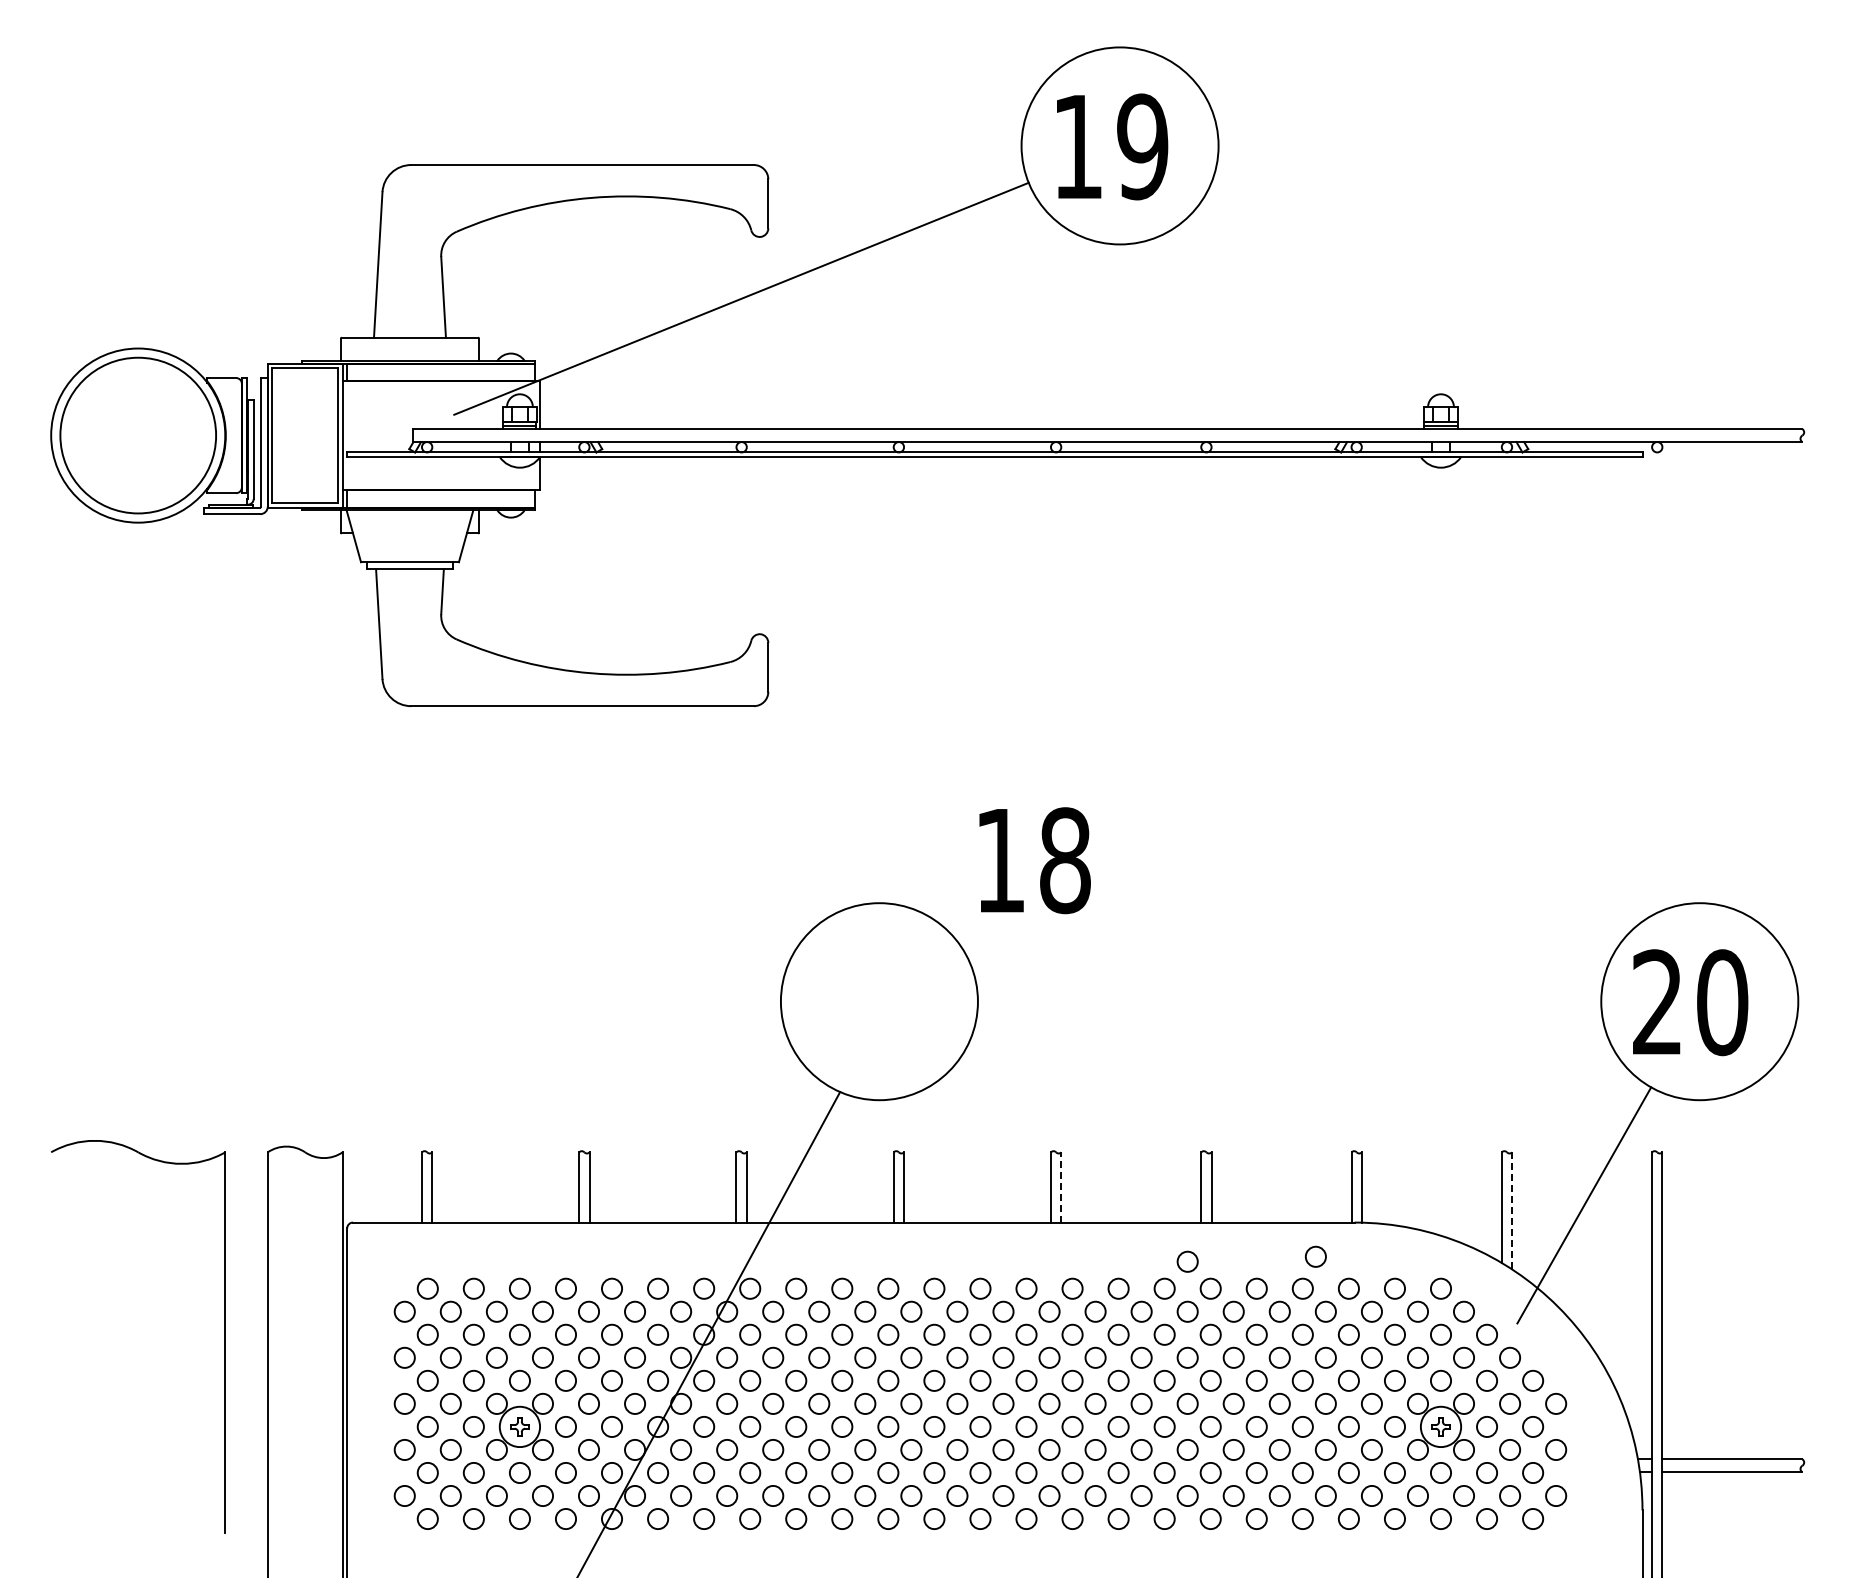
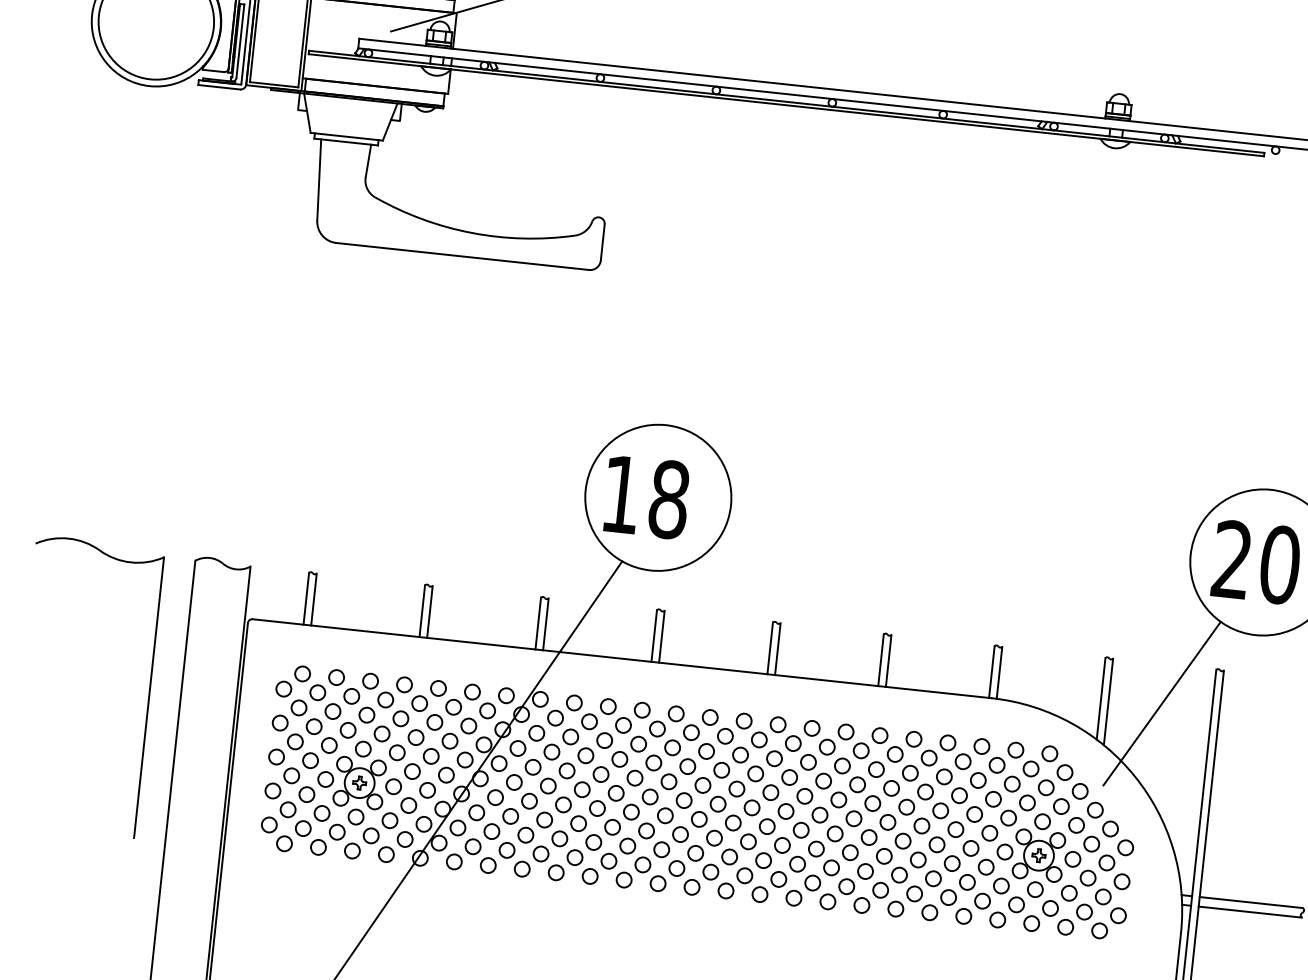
text: (1034, 860) -> (646, 497), moved
line: (1061, 1186) -> (778, 648), dashed -> solid
line: (1512, 1210) -> (1108, 701), dashed -> solid
circle: (1315, 1256) -> (959, 720), removed
circle: (1187, 1261) -> (865, 713), removed

